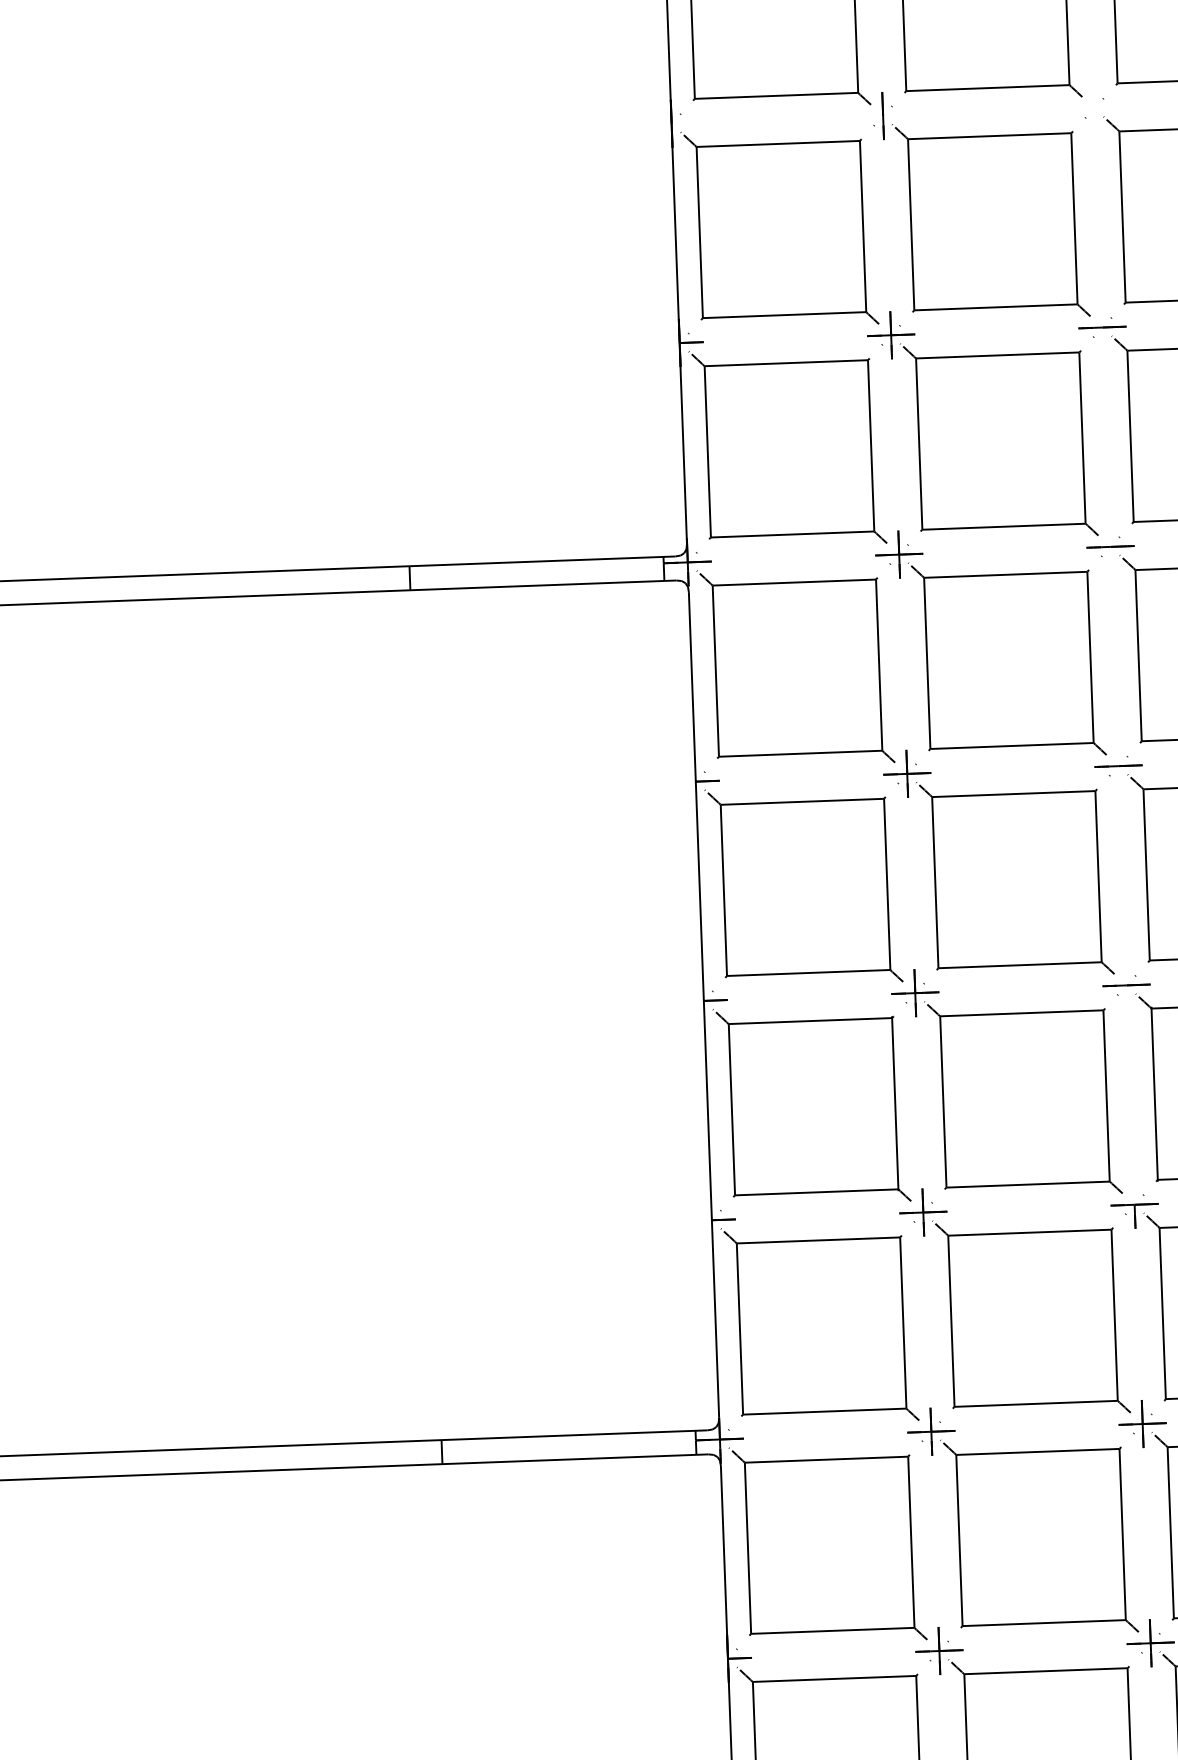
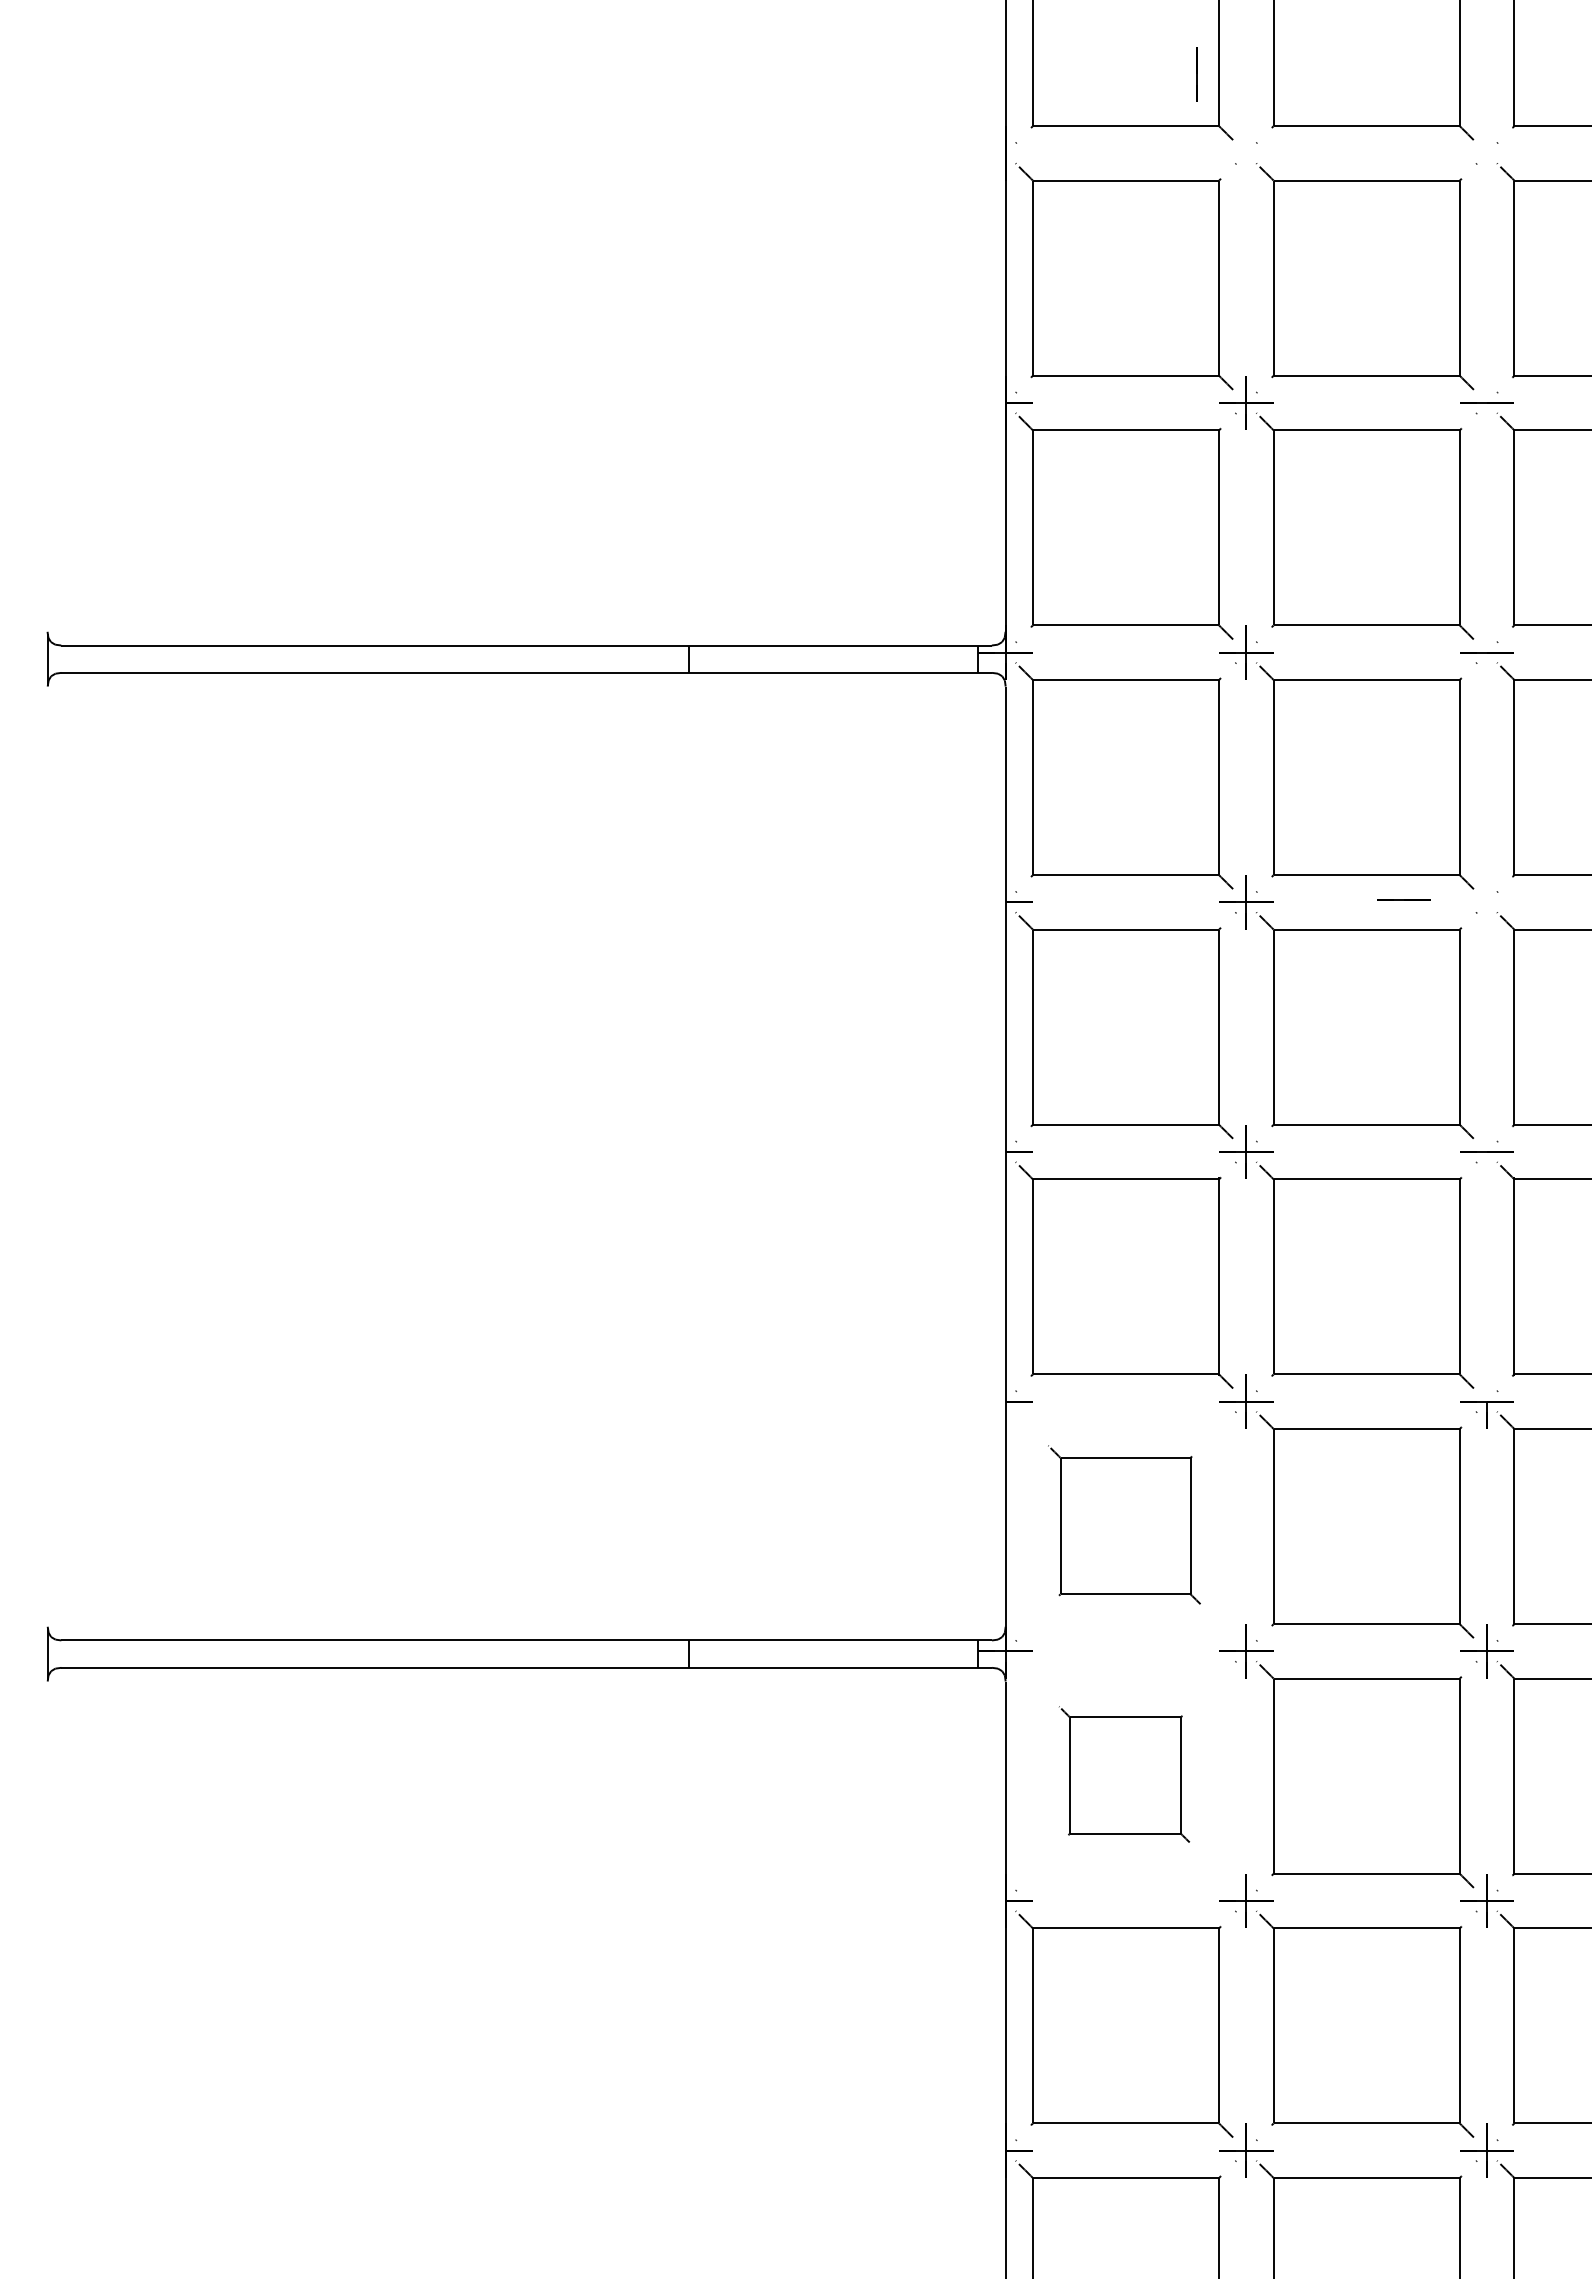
line: (882, 116) -> (1196, 74), moved
line: (1118, 765) -> (1403, 899), moved
part: (820, 1324) -> (1124, 1524), size x0.7
part: (828, 1543) -> (1124, 1774), size x0.6

